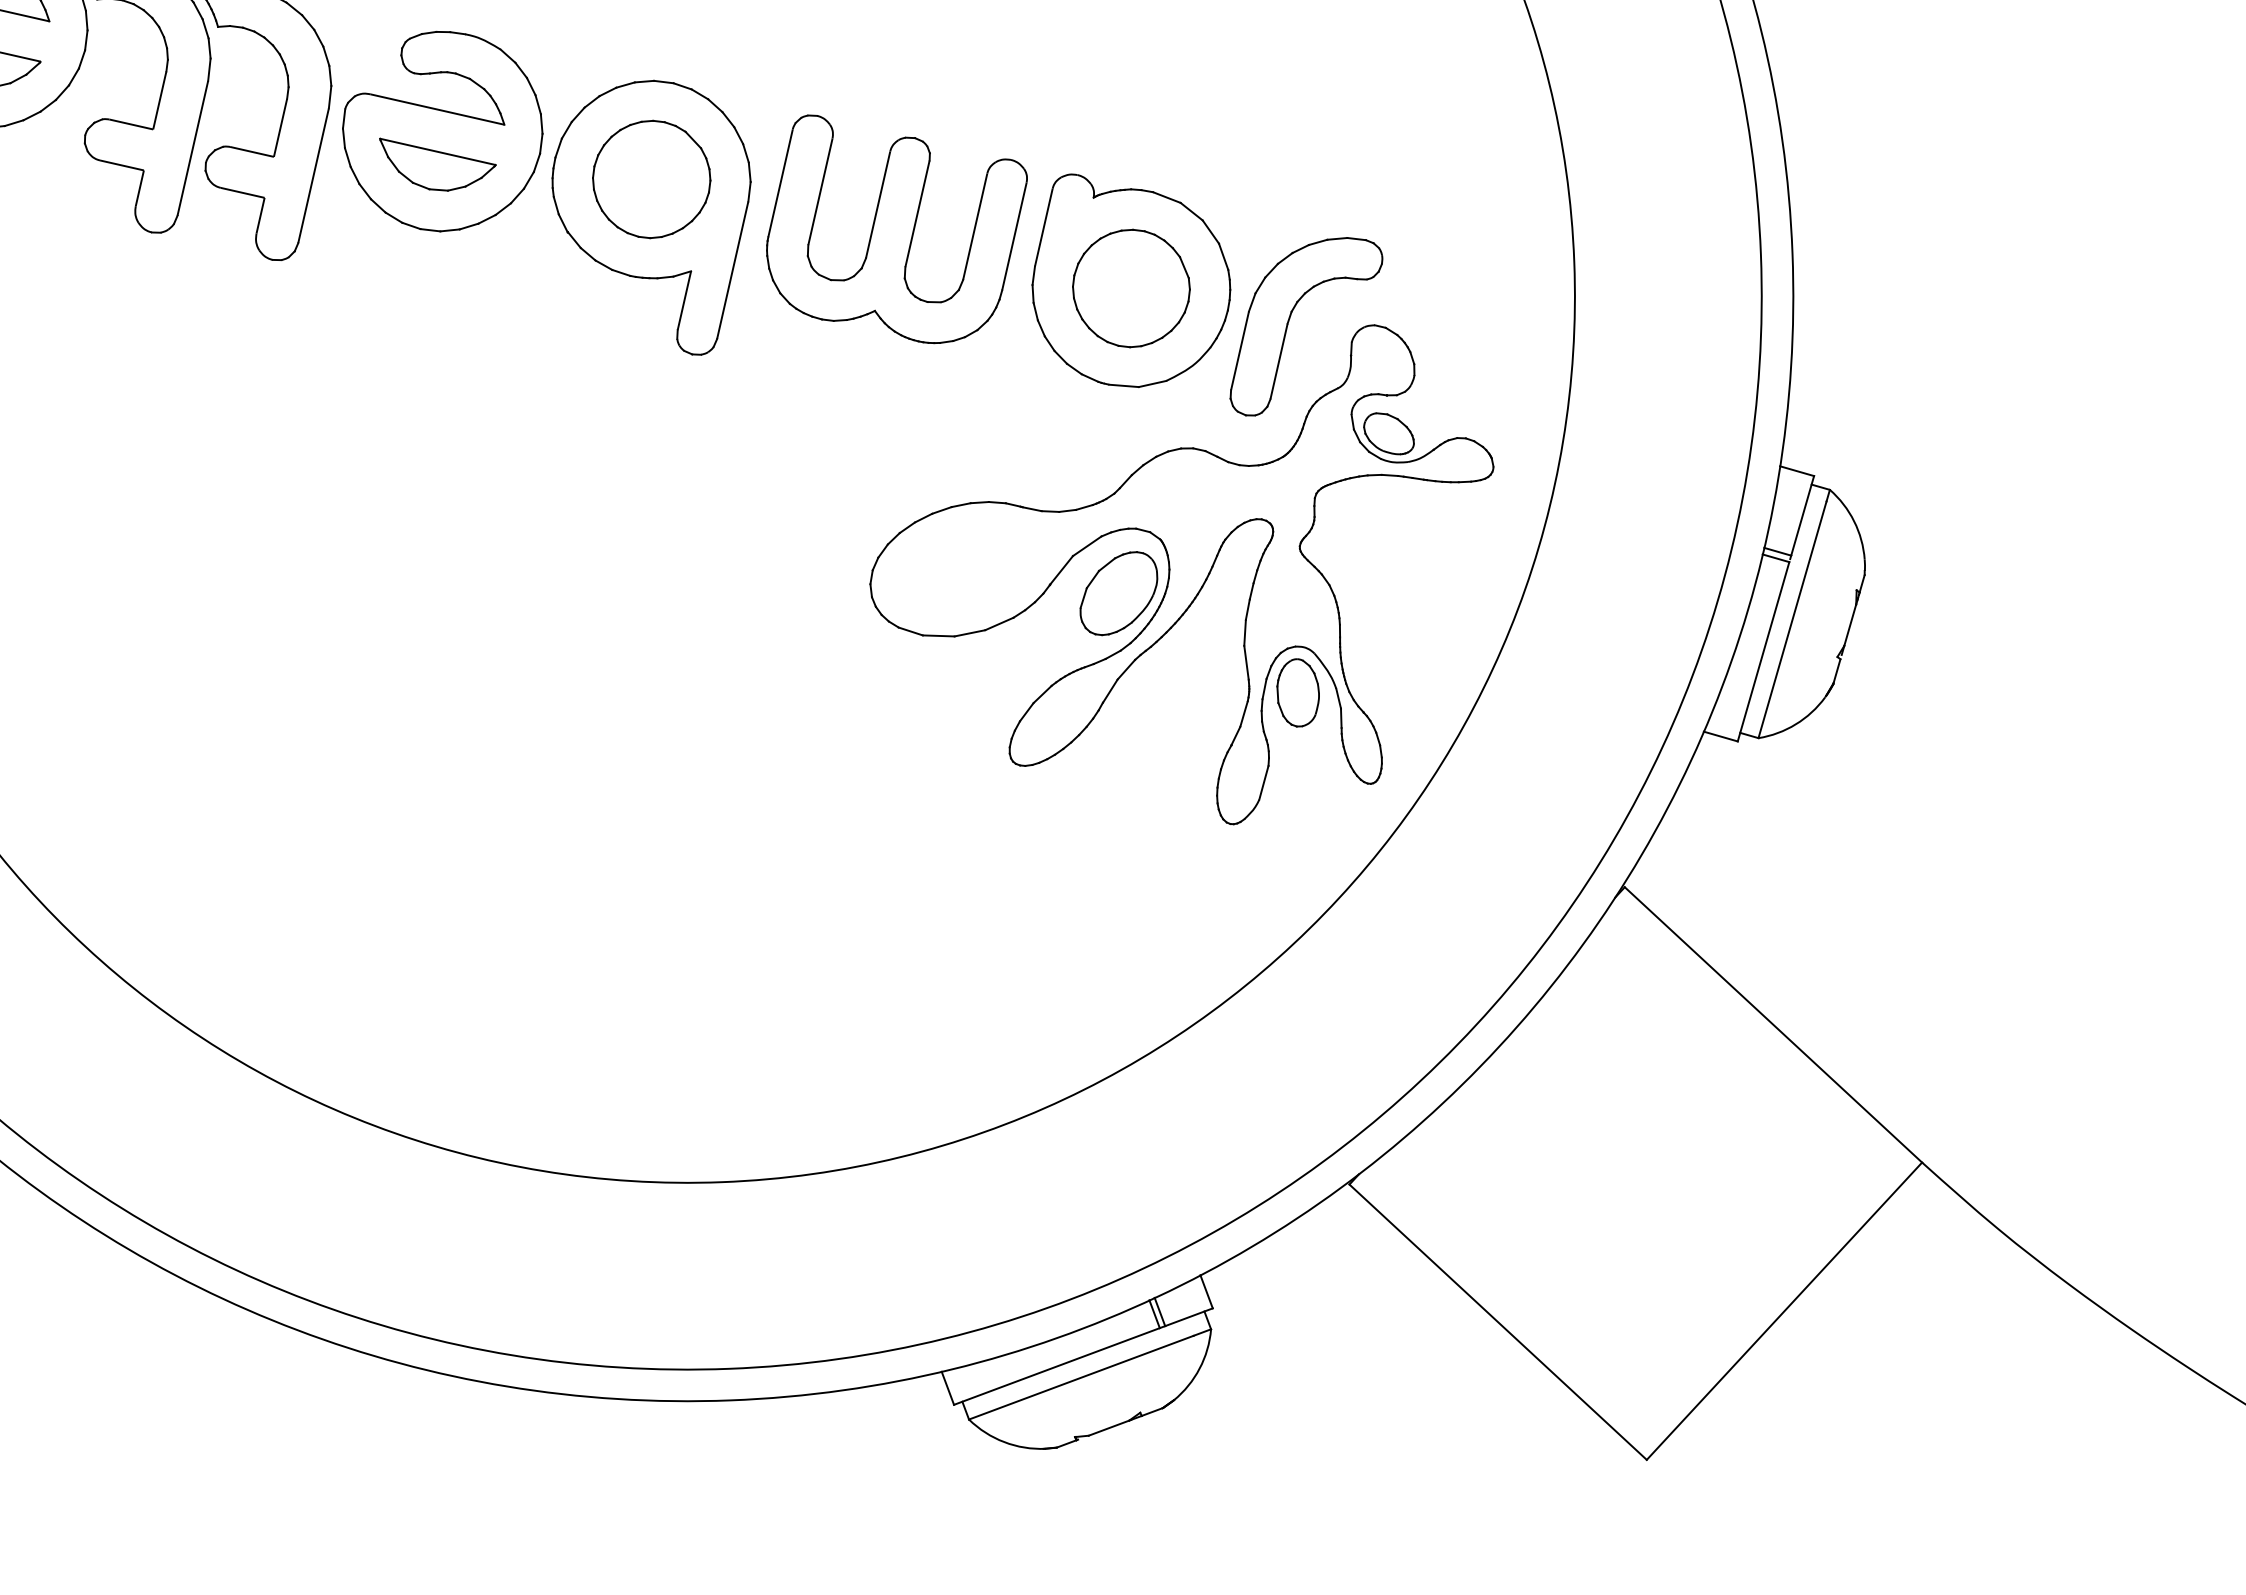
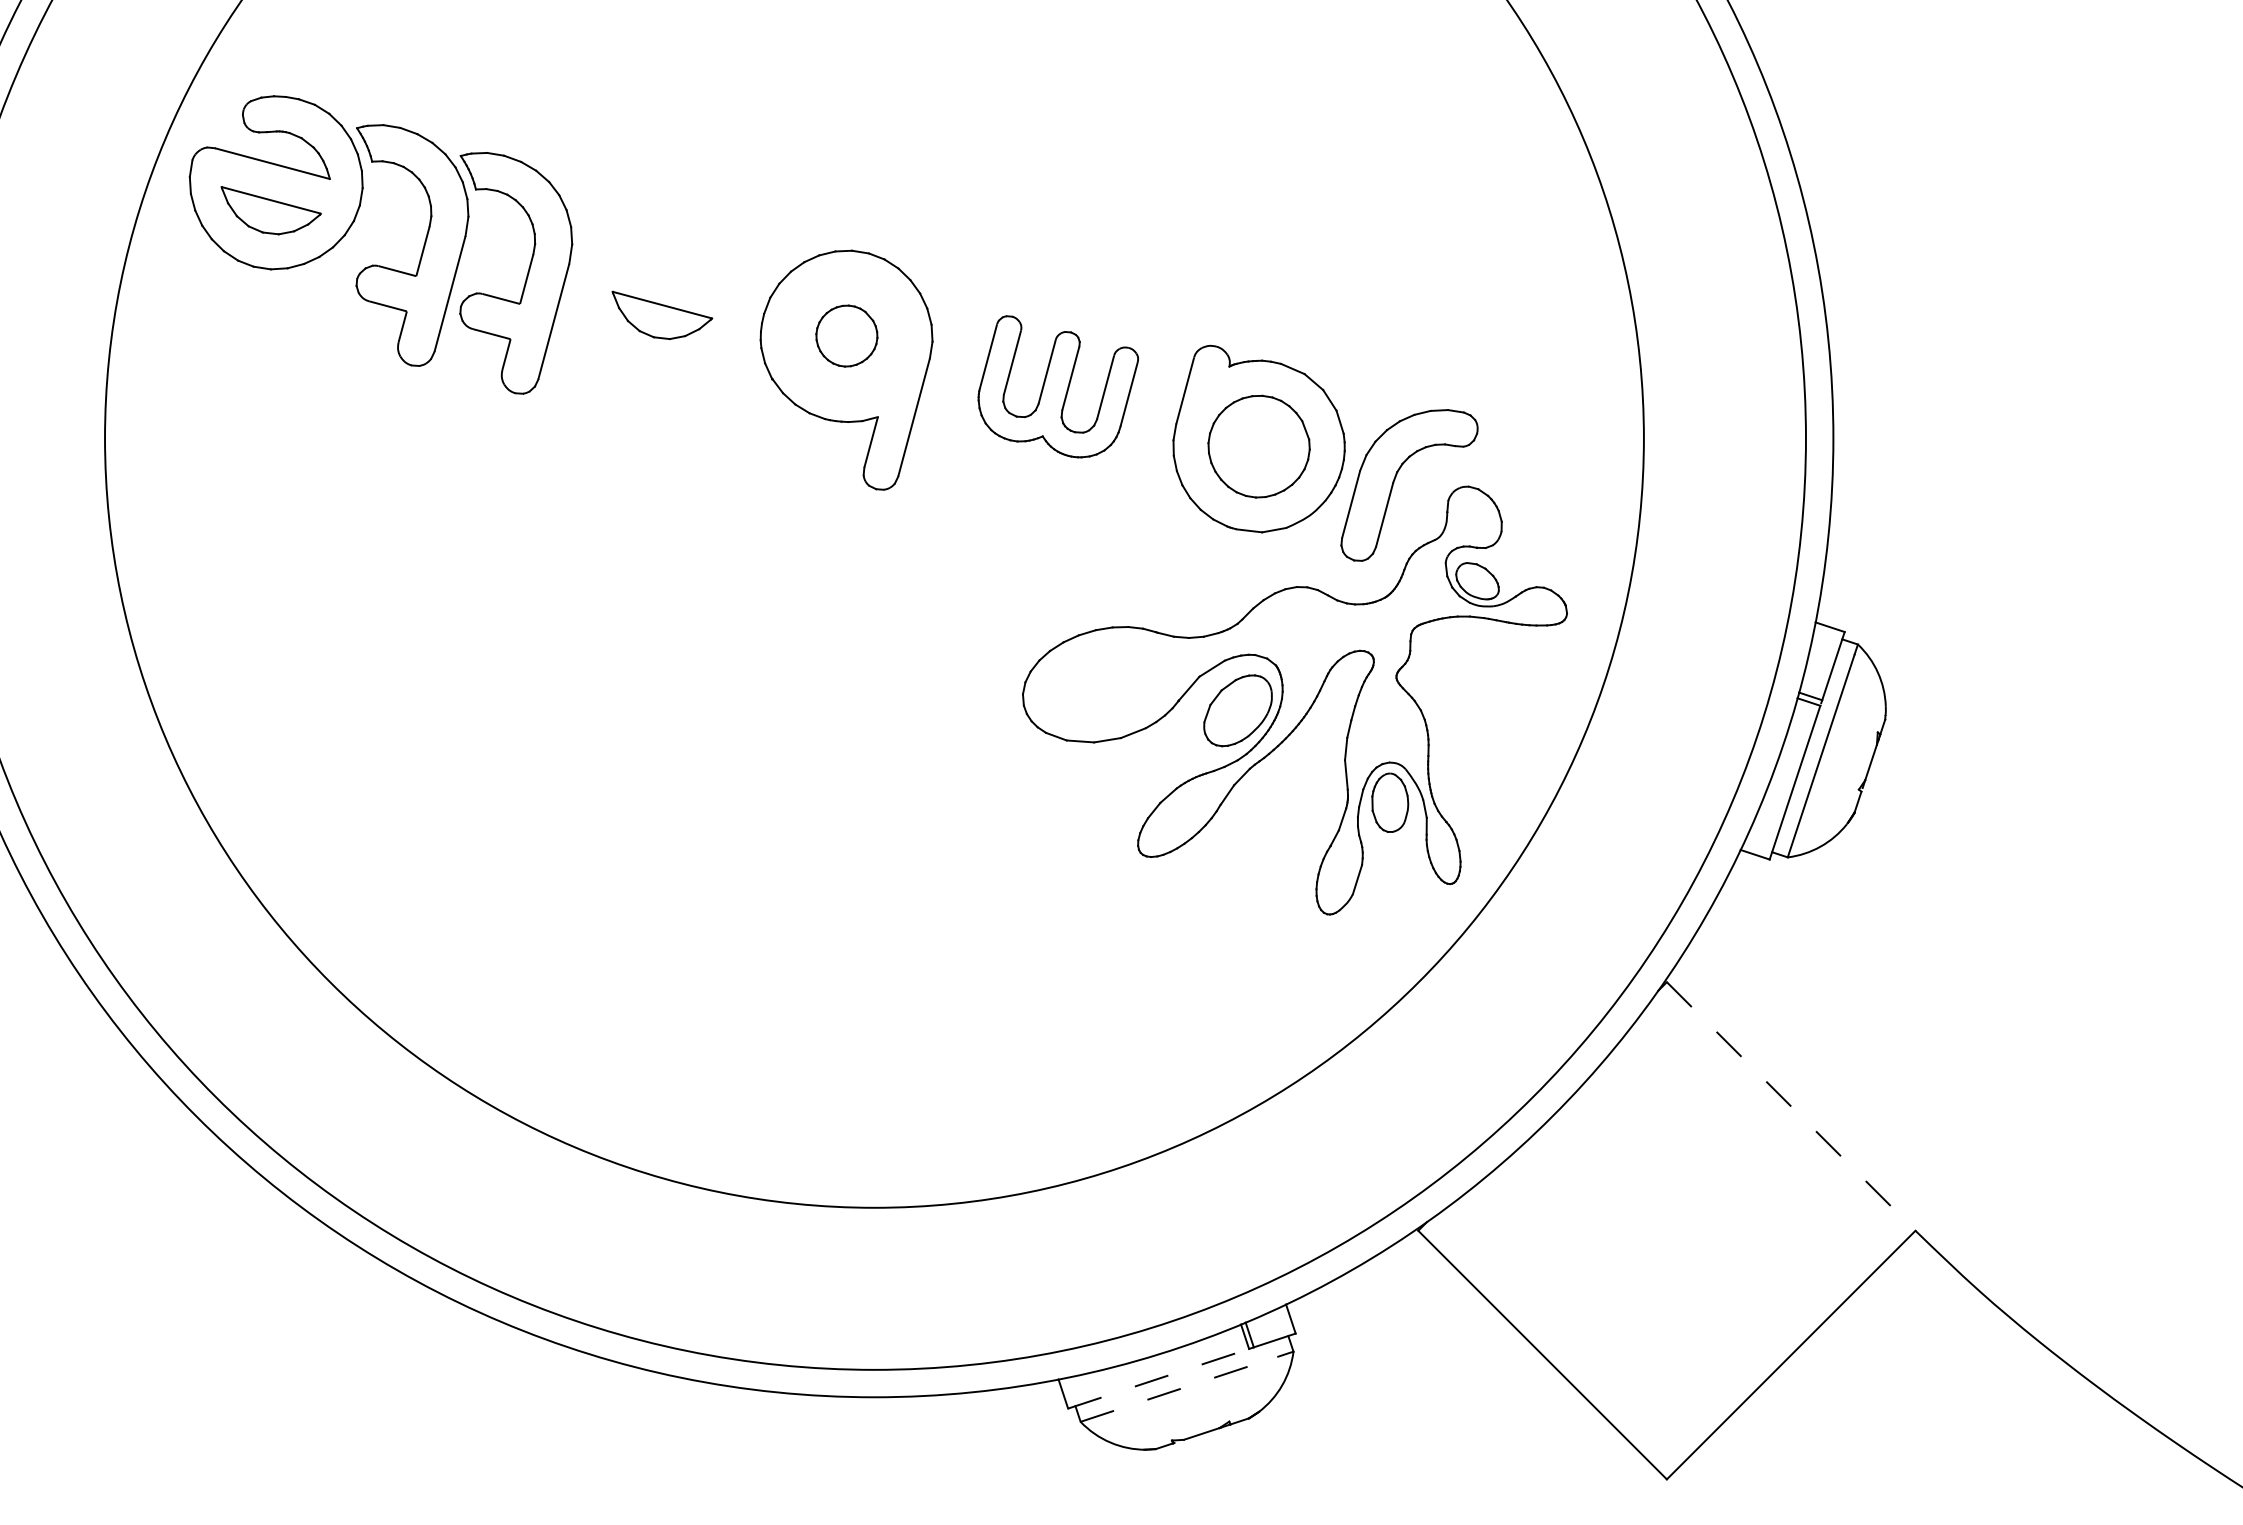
part: (441, 131) -> (666, 287), removed
part: (651, 178) -> (846, 335), size x0.6
part: (897, 228) -> (1058, 386), size x0.7
line: (1773, 1024) -> (1791, 1106), solid -> dashed
line: (1057, 1366) -> (1159, 1378), solid -> dashed
line: (1081, 1377) -> (1179, 1389), solid -> dashed

